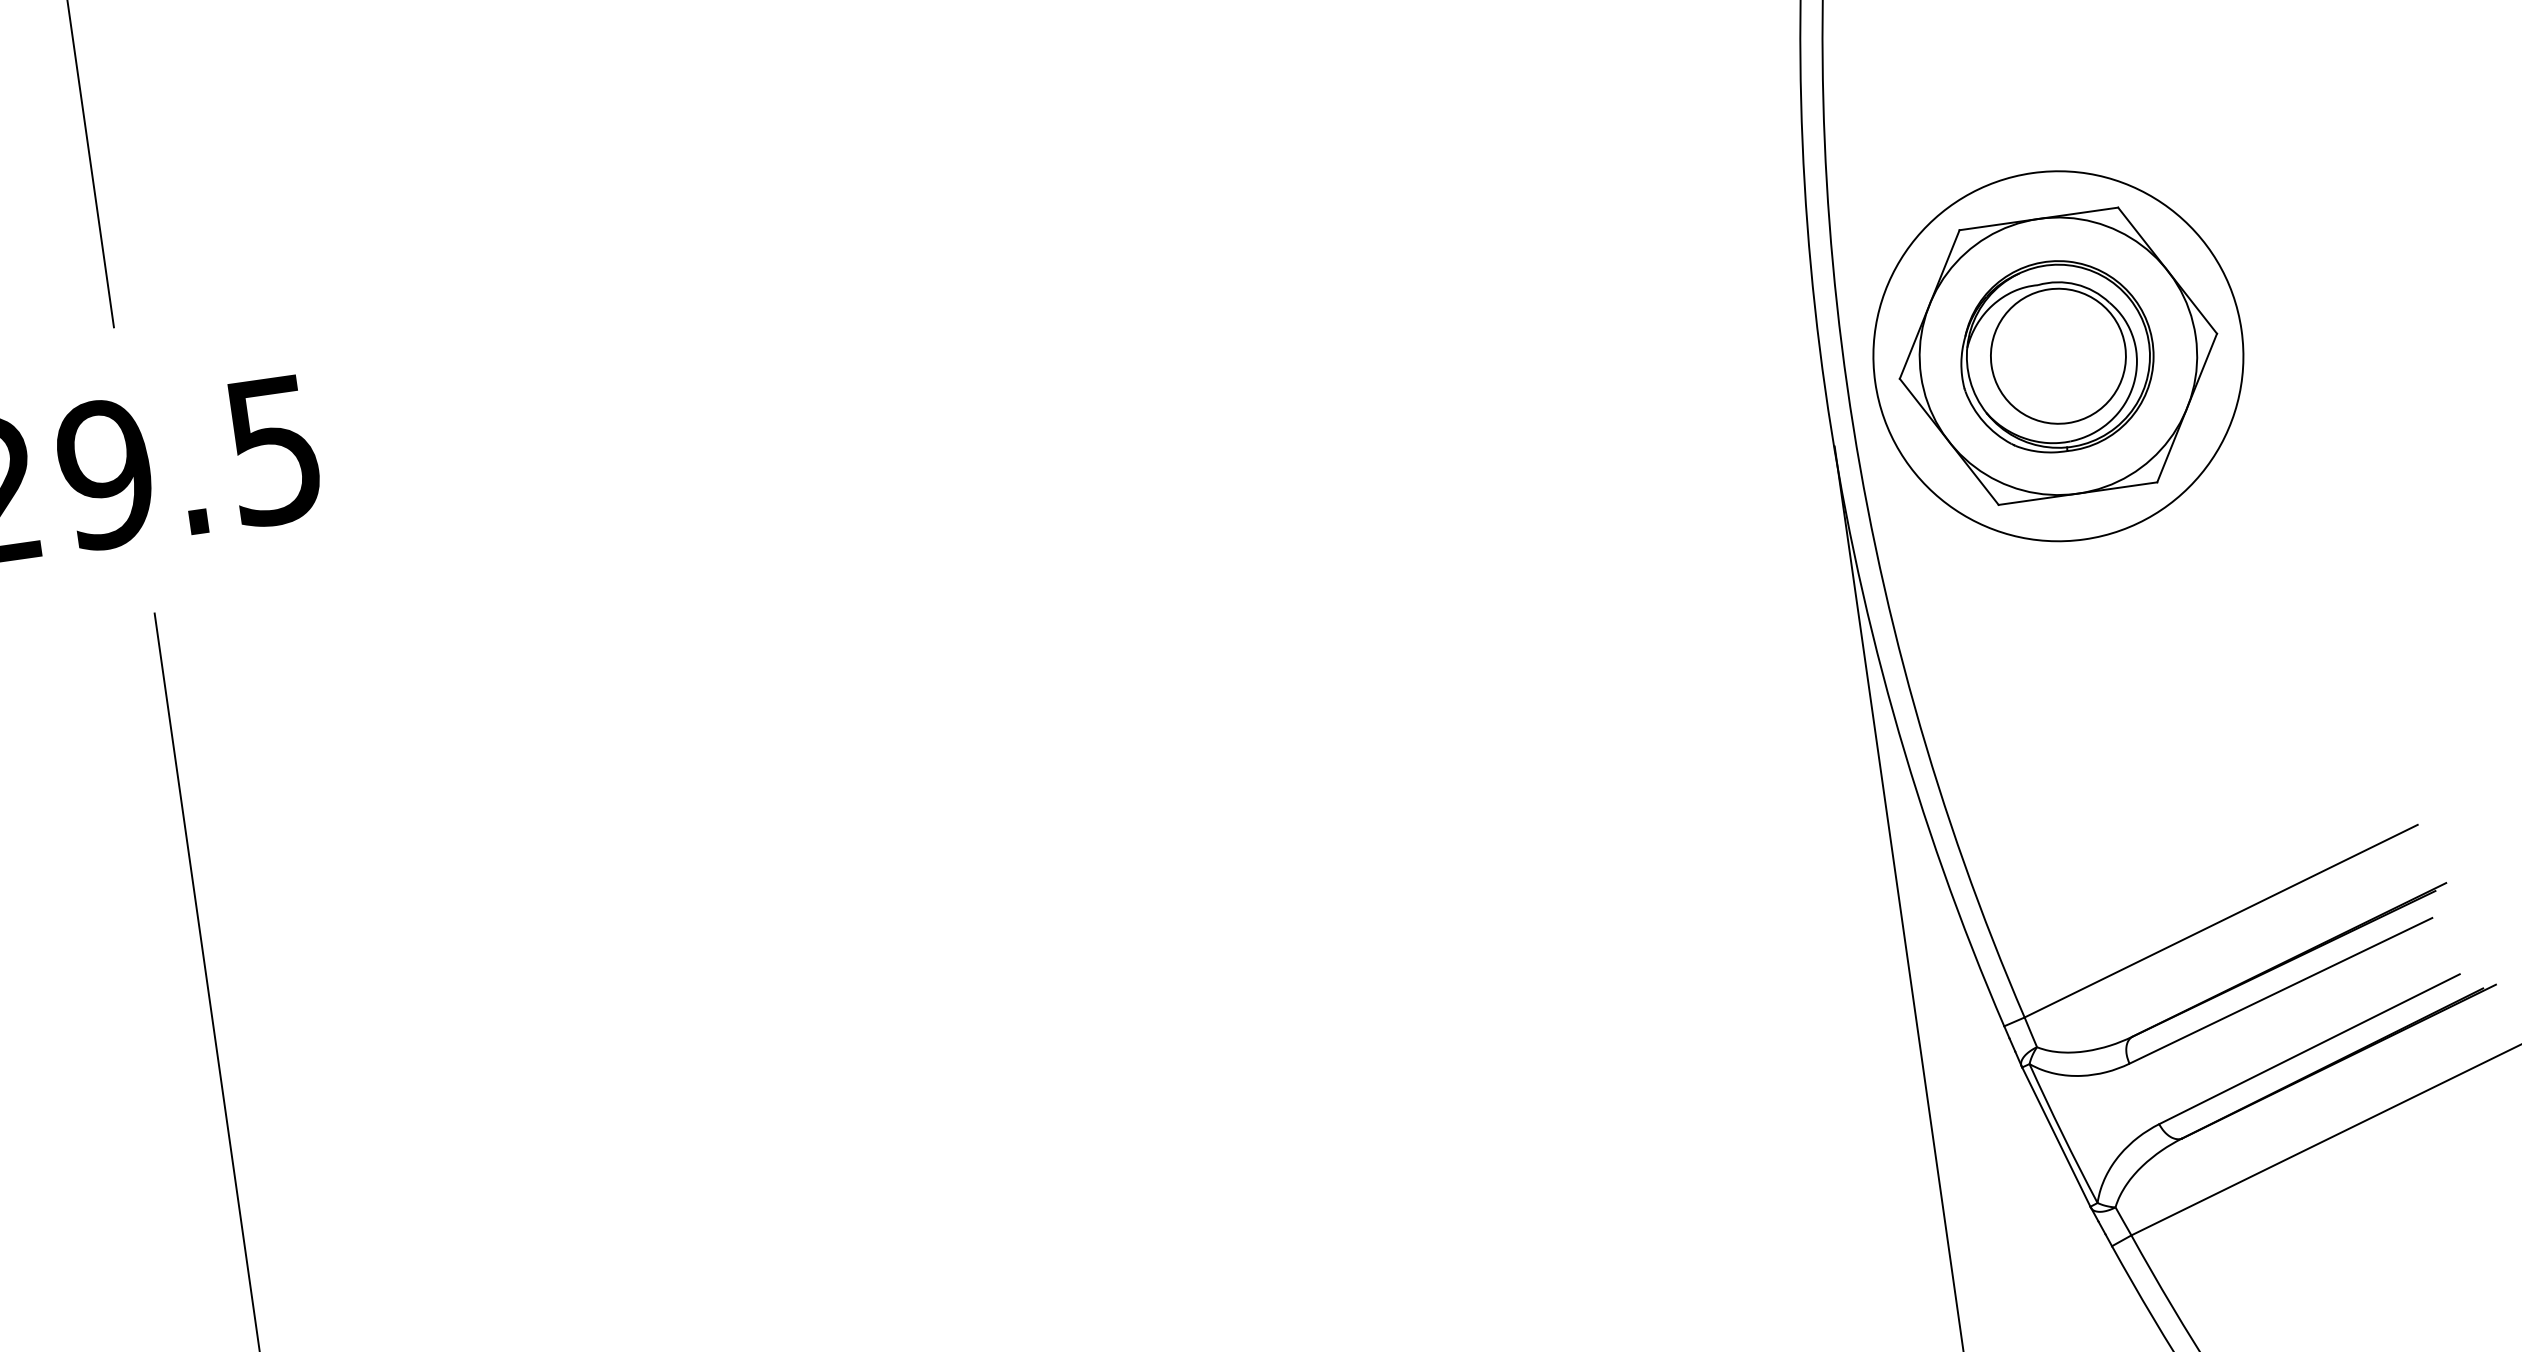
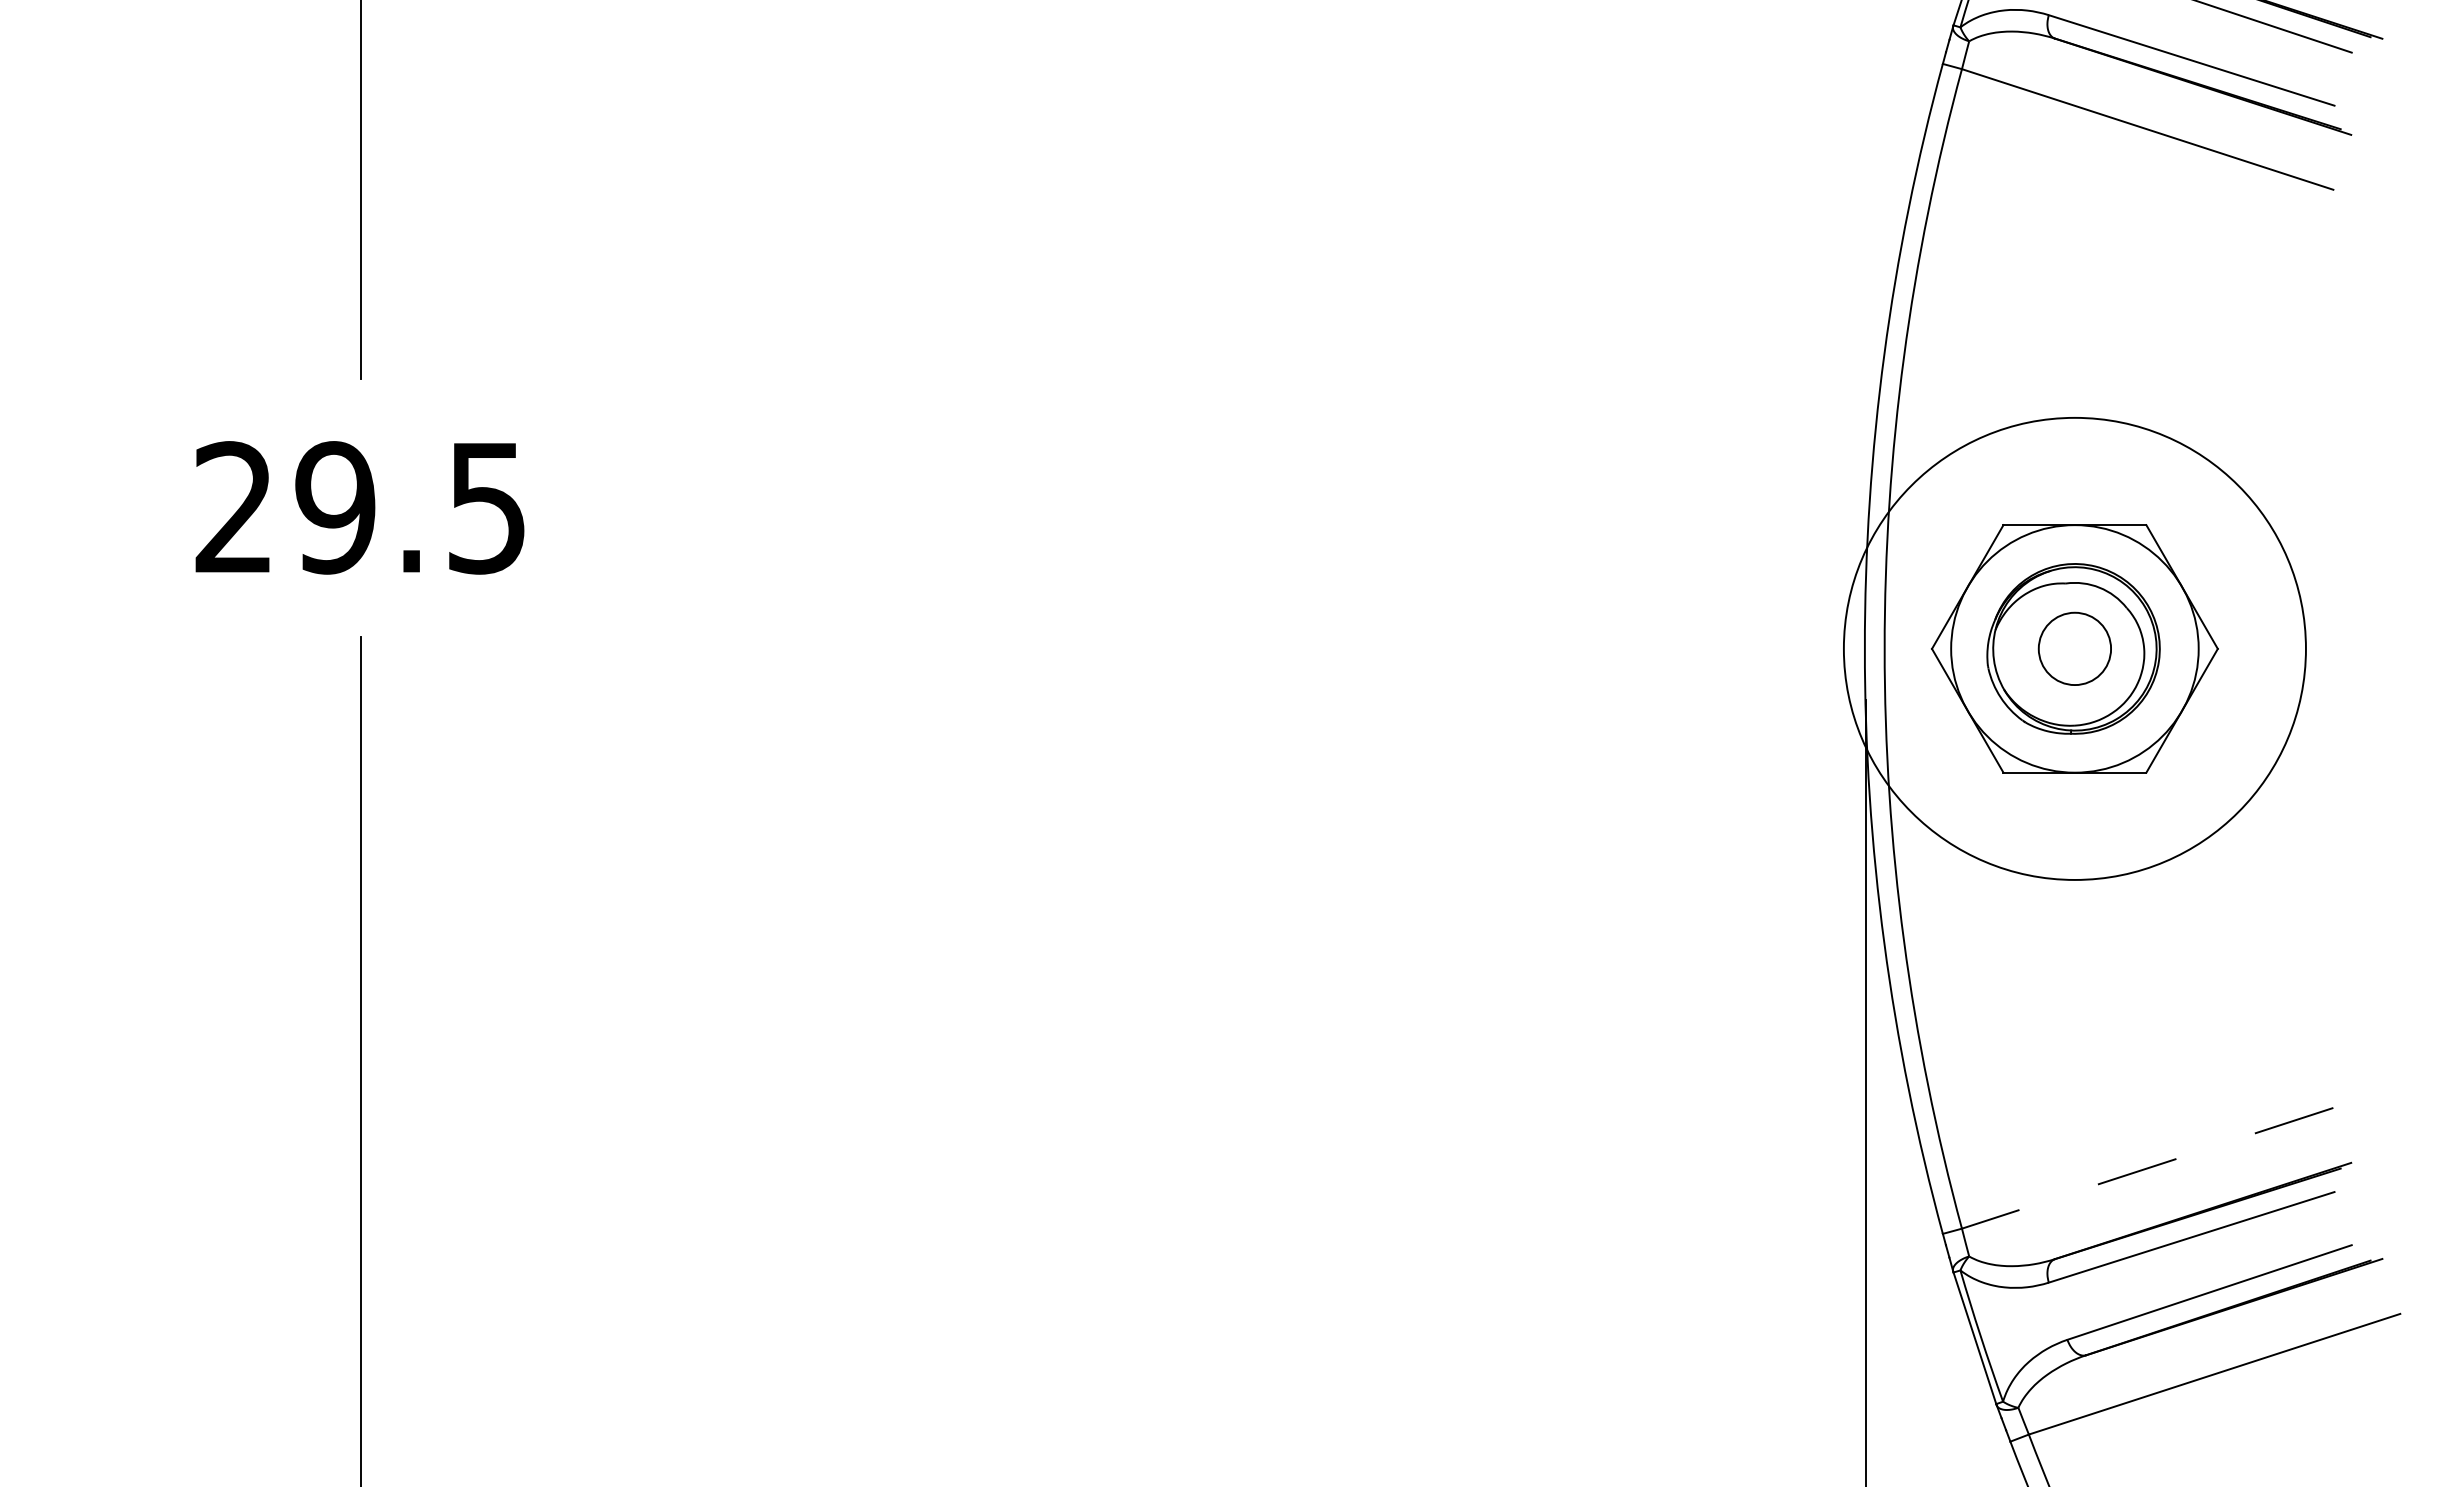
circle: (2057, 355) -> (2074, 648), size x0.6
circle: (2057, 355) -> (2074, 648), size x1.4
line: (2221, 921) -> (2147, 1168), solid -> dashed

